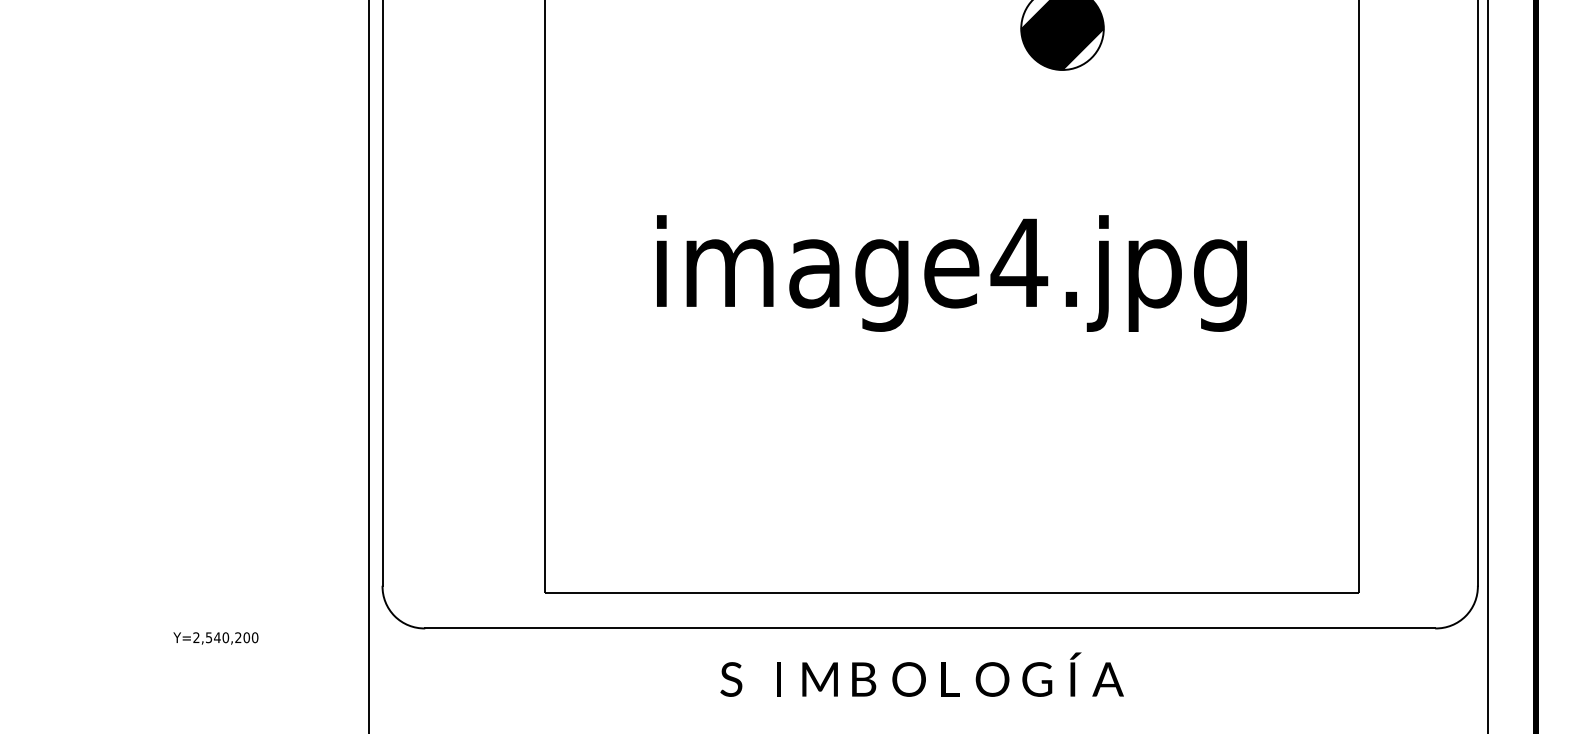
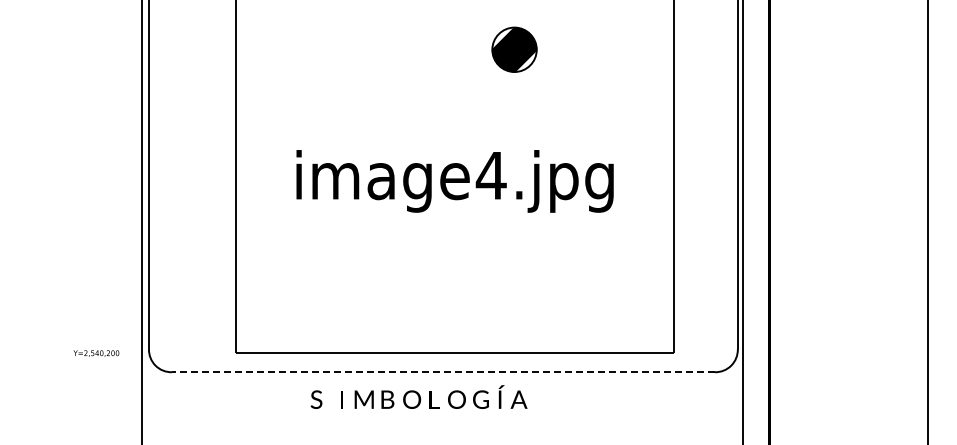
line: (928, 628) -> (442, 372), solid -> dashed
text: (216, 638) -> (96, 353), moved
text: (921, 673) -> (418, 396), moved

